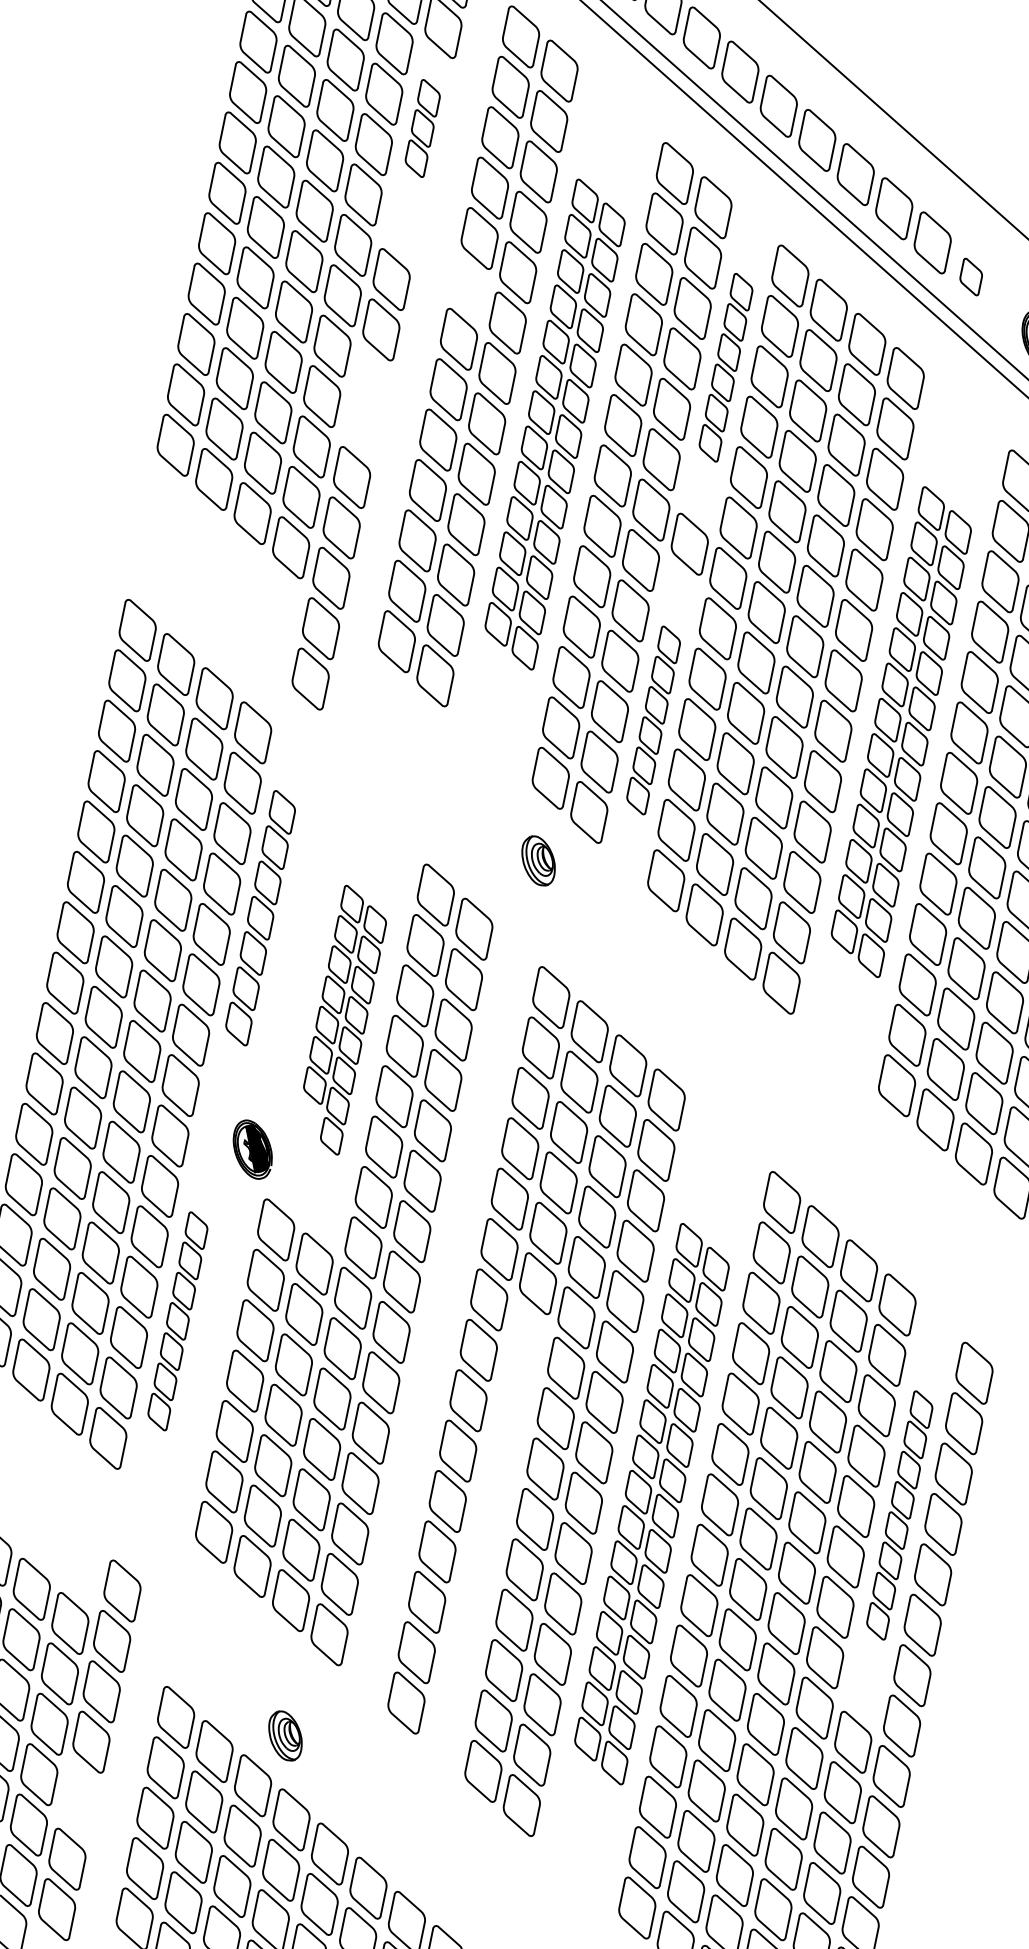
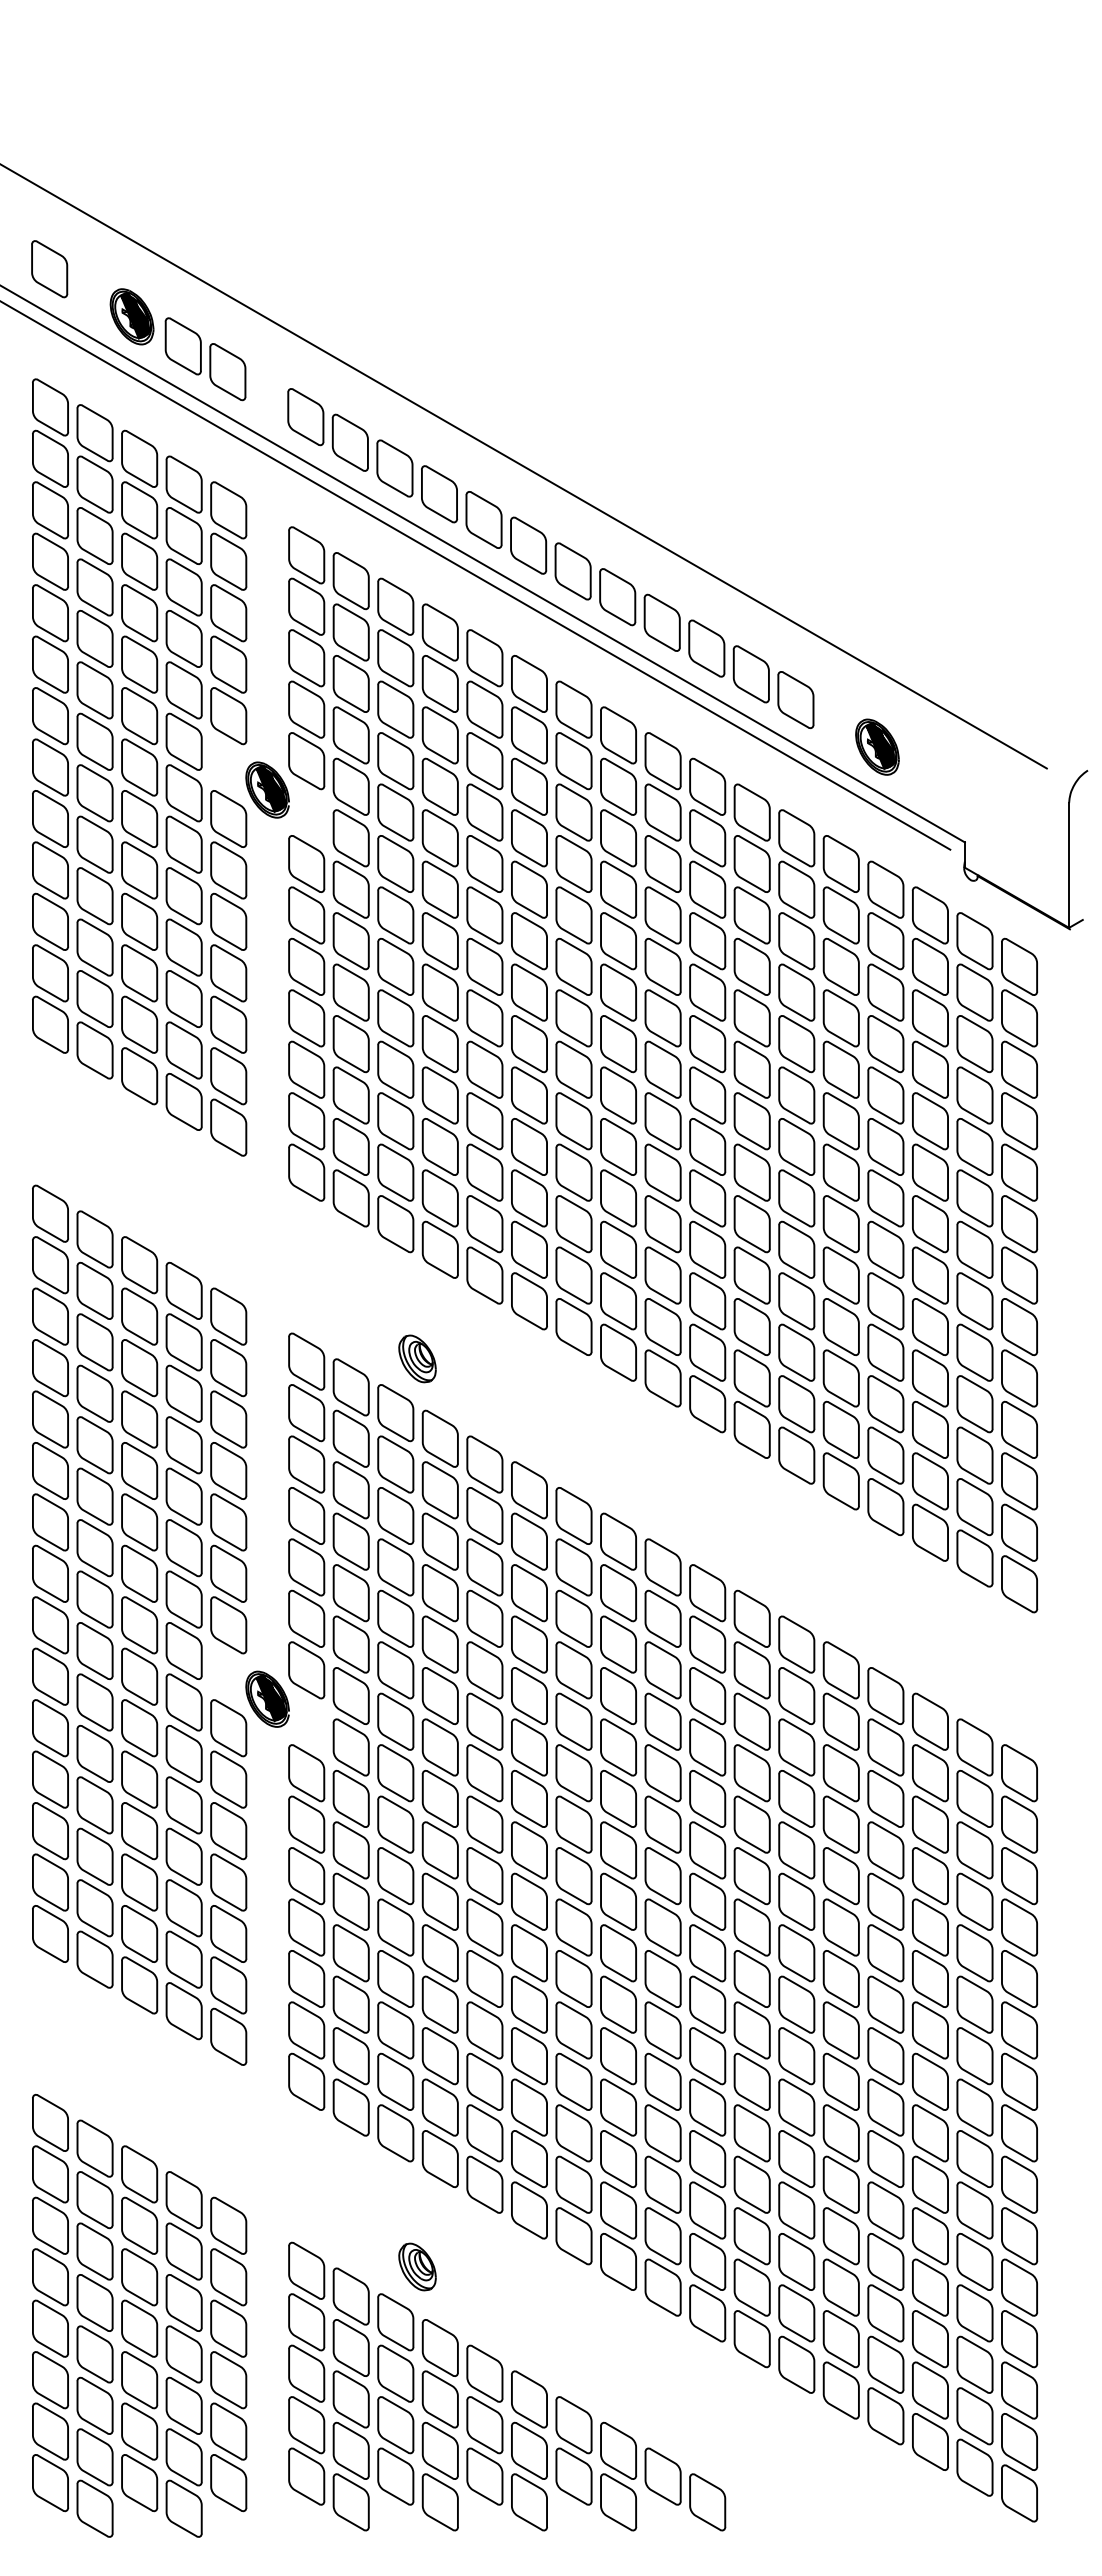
part: (422, 128) -> (228, 664), size x1.67
part: (435, 258) -> (267, 789), added
part: (970, 276) -> (795, 699), size x1.67
part: (725, 366) -> (573, 837), size x1.67
part: (554, 423) -> (417, 927), size x1.43
part: (331, 577) -> (228, 1024), moved
part: (653, 719) -> (573, 1197), size x1.67
part: (900, 731) -> (818, 1159), size x1.43
part: (538, 860) -> (417, 1358), moved
part: (260, 917) -> (228, 1470), size x1.43
part: (341, 1020) -> (328, 1554), size x1.67
part: (440, 1315) -> (484, 1824), added
part: (177, 1321) -> (228, 1882), size x1.67
part: (651, 1504) -> (729, 1966), size x1.43
part: (899, 1515) -> (974, 1927), size x1.67
part: (485, 1535) -> (573, 2030), added
part: (106, 1666) -> (228, 2302), moved

